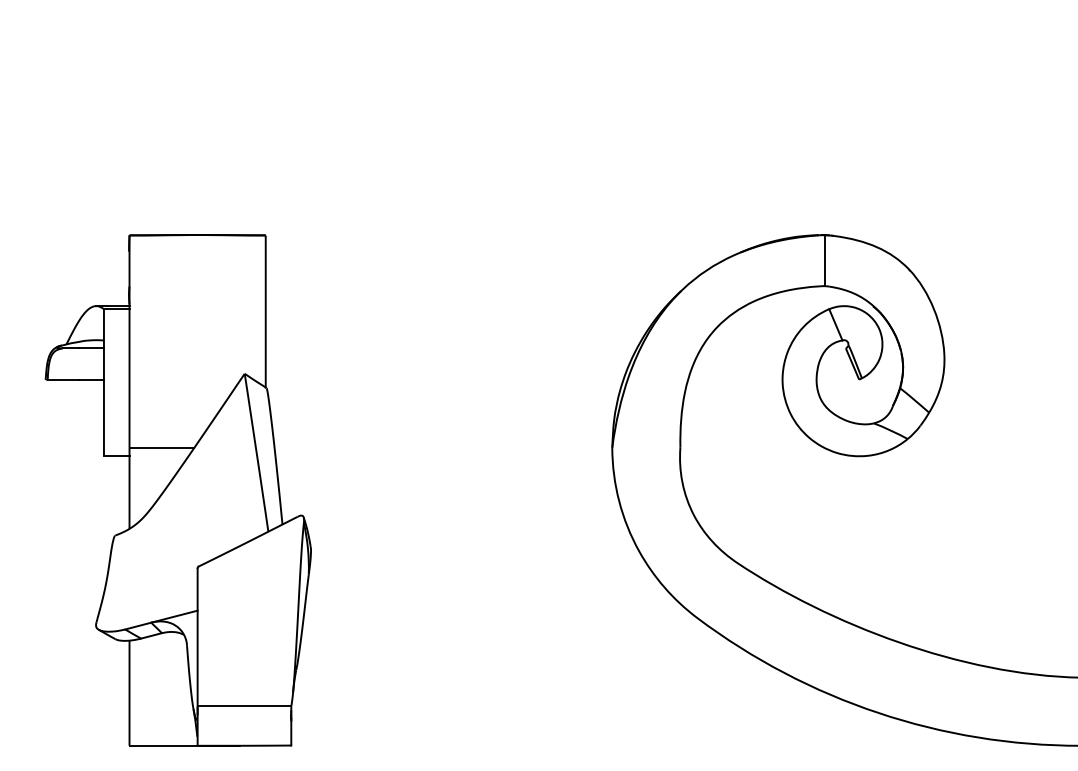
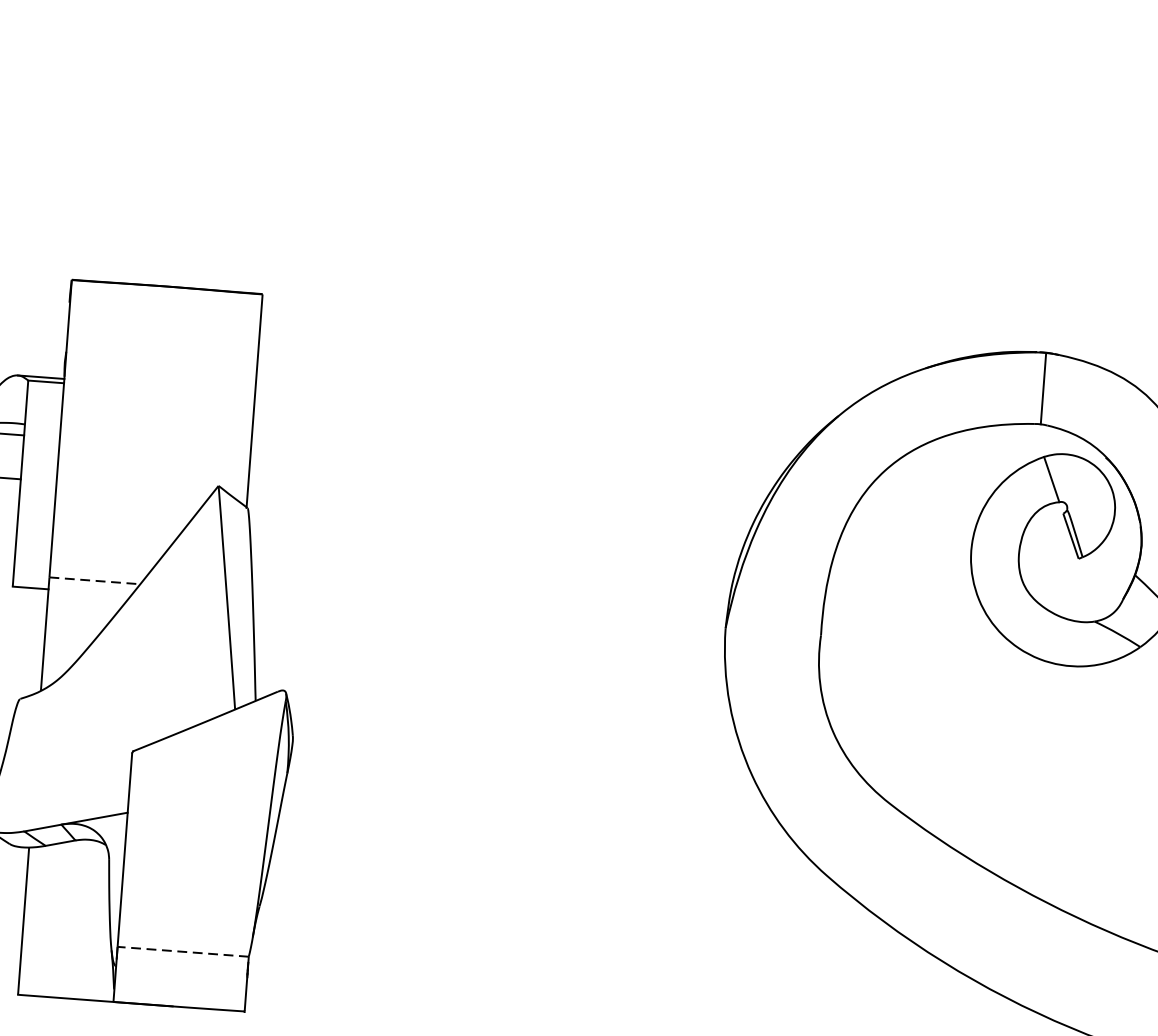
line: (162, 447) -> (95, 580), solid -> dashed
line: (244, 706) -> (183, 951), solid -> dashed

